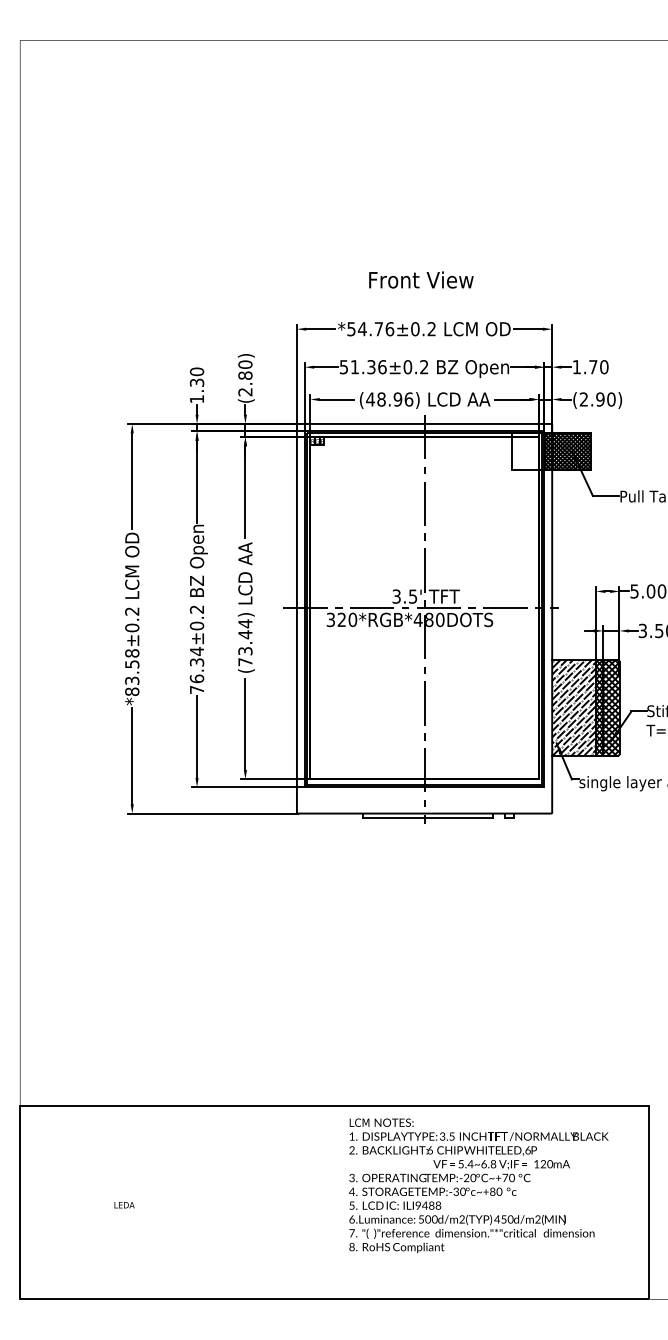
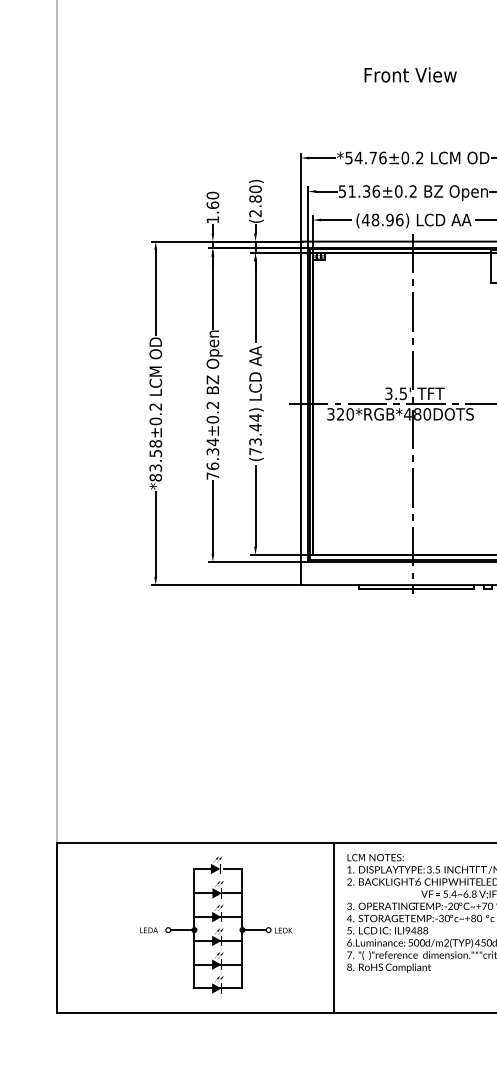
text: (421, 279) -> (410, 74), moved
text: (196, 382) -> (212, 205), 1.30 -> 1.60
part: (215, 1198) -> (229, 924), added
line: (334, 1202) -> (334, 927), added

